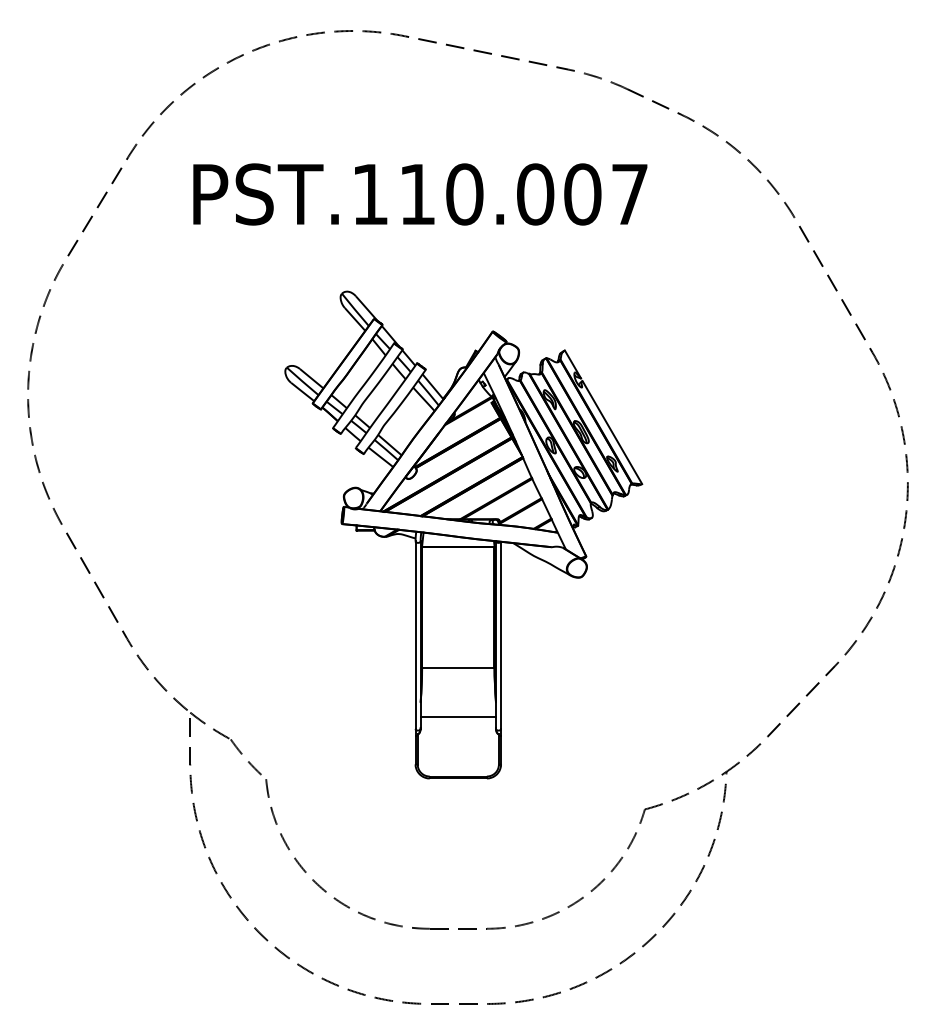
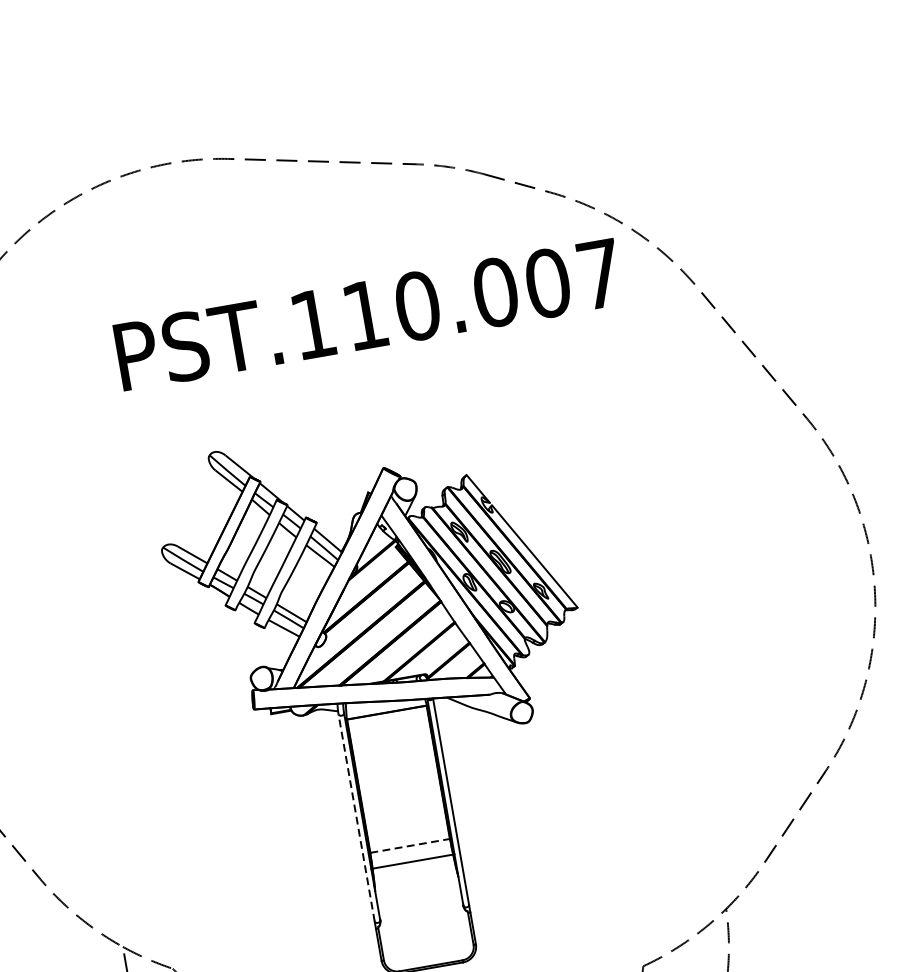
text: (420, 194) -> (368, 314), moved
line: (415, 635) -> (356, 818), solid -> dashed
line: (458, 667) -> (410, 845), solid -> dashed
line: (458, 717) -> (413, 862), moved

